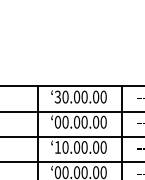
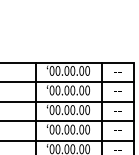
text: (57, 96) -> (51, 70), 30.00.00 -> 00.00.00
text: (57, 146) -> (51, 109), 10.00.00 -> 00.00.00

